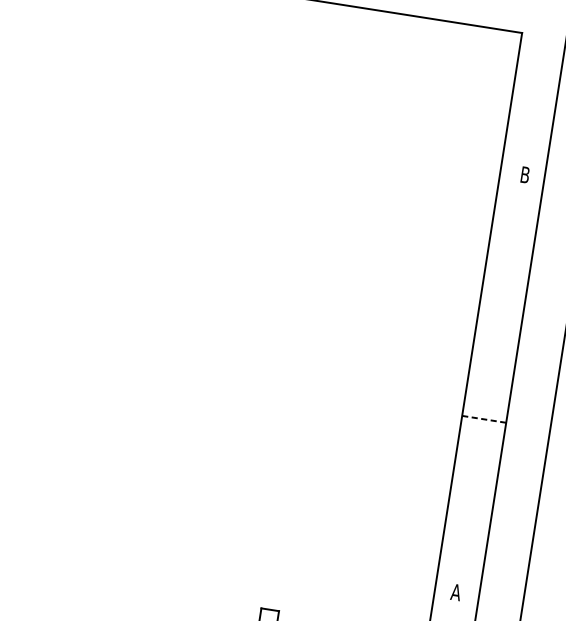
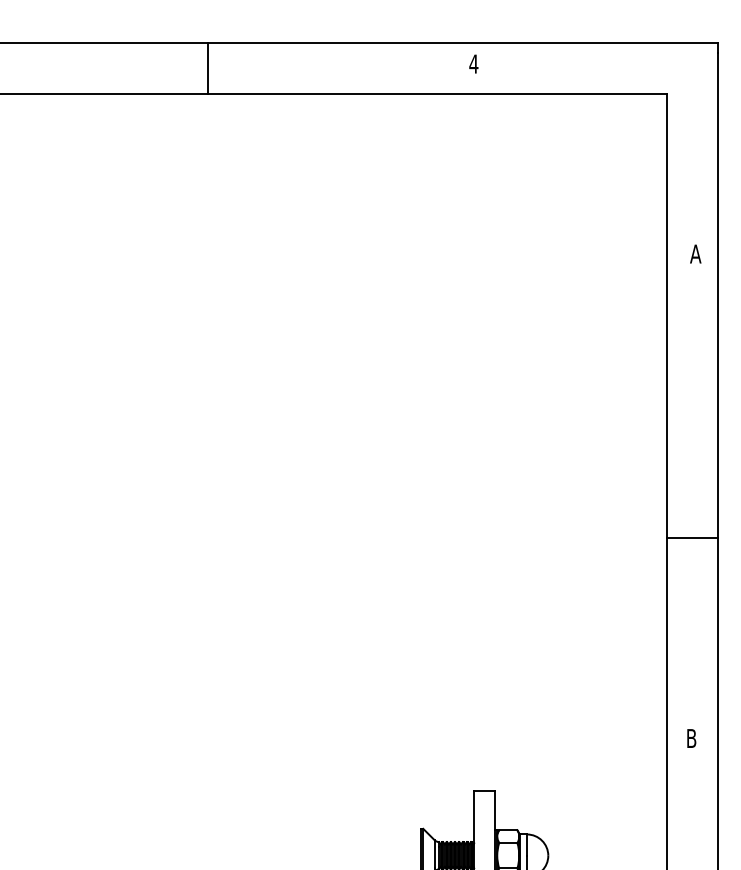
text: (525, 174) -> (695, 253), B -> A
line: (484, 419) -> (692, 537), dashed -> solid
text: (456, 592) -> (691, 738), A -> B

